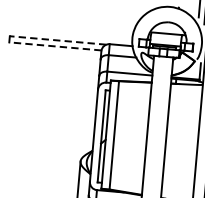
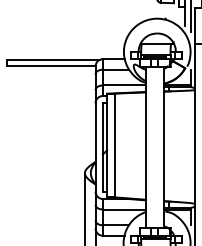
line: (57, 39) -> (52, 59), dashed -> solid
line: (54, 46) -> (50, 65), dashed -> solid

